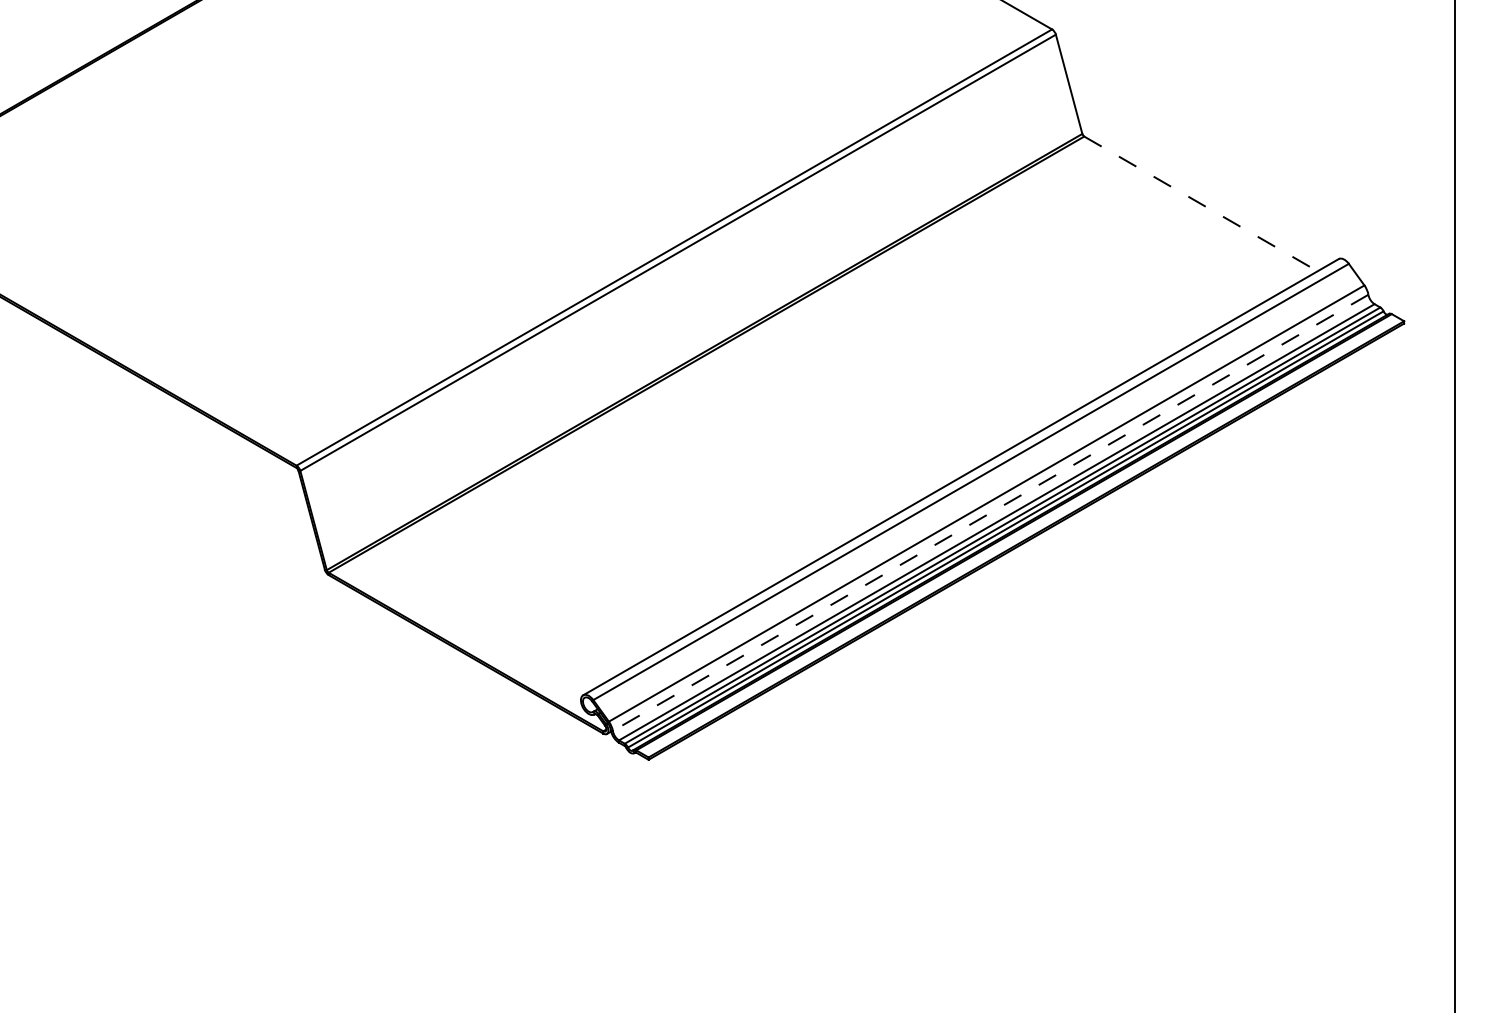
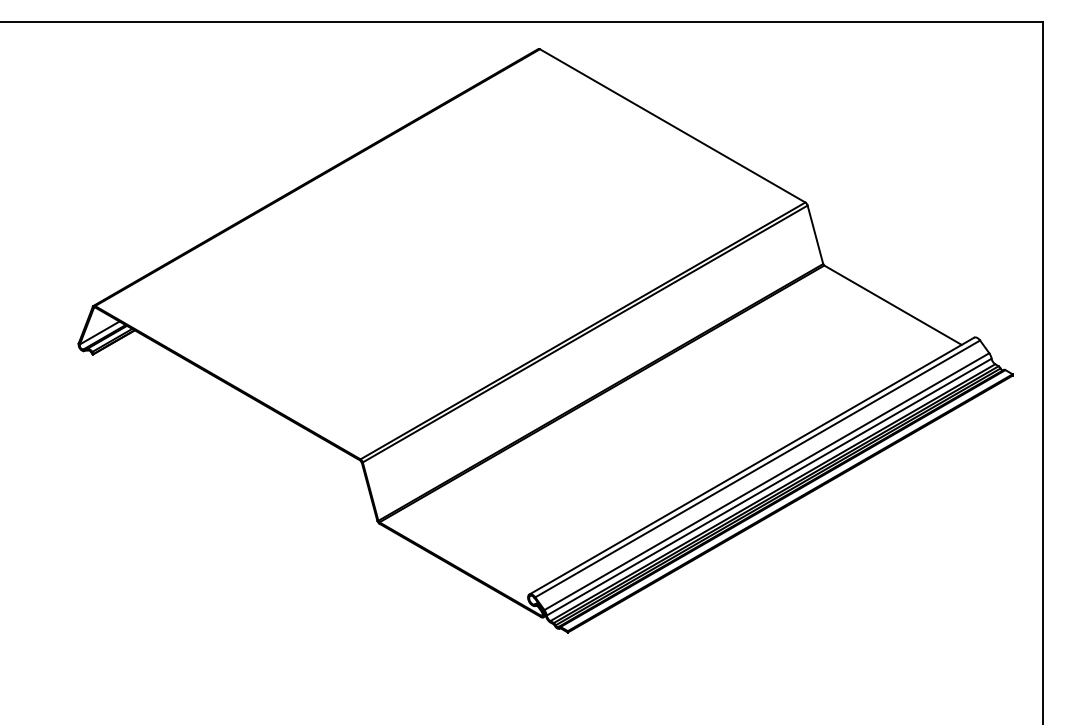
line: (1201, 204) -> (893, 305), dashed -> solid
line: (991, 513) -> (769, 487), dashed -> solid

